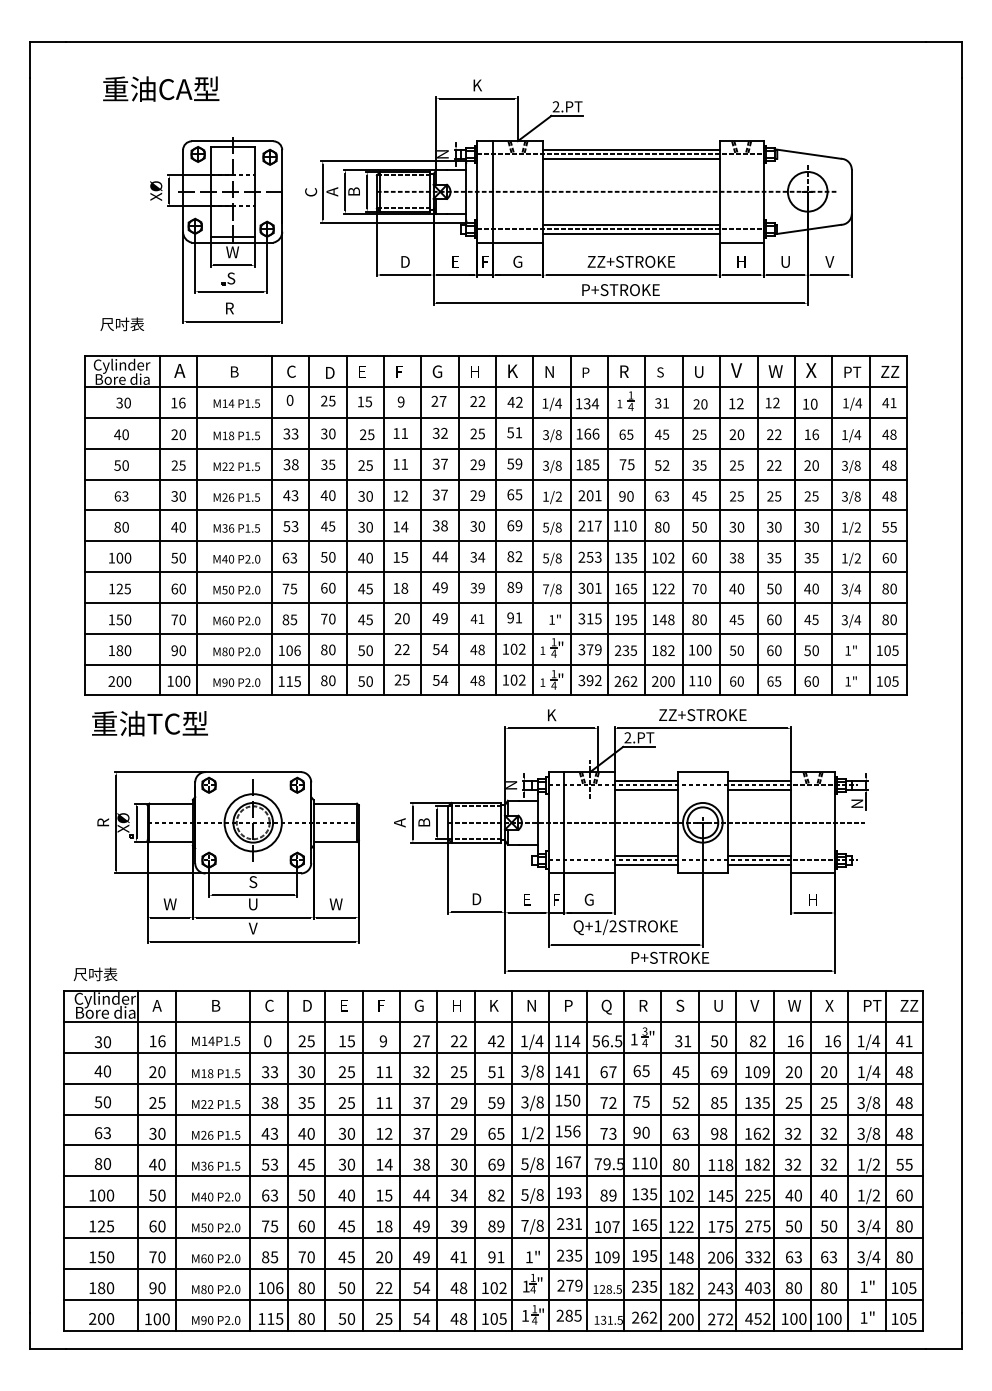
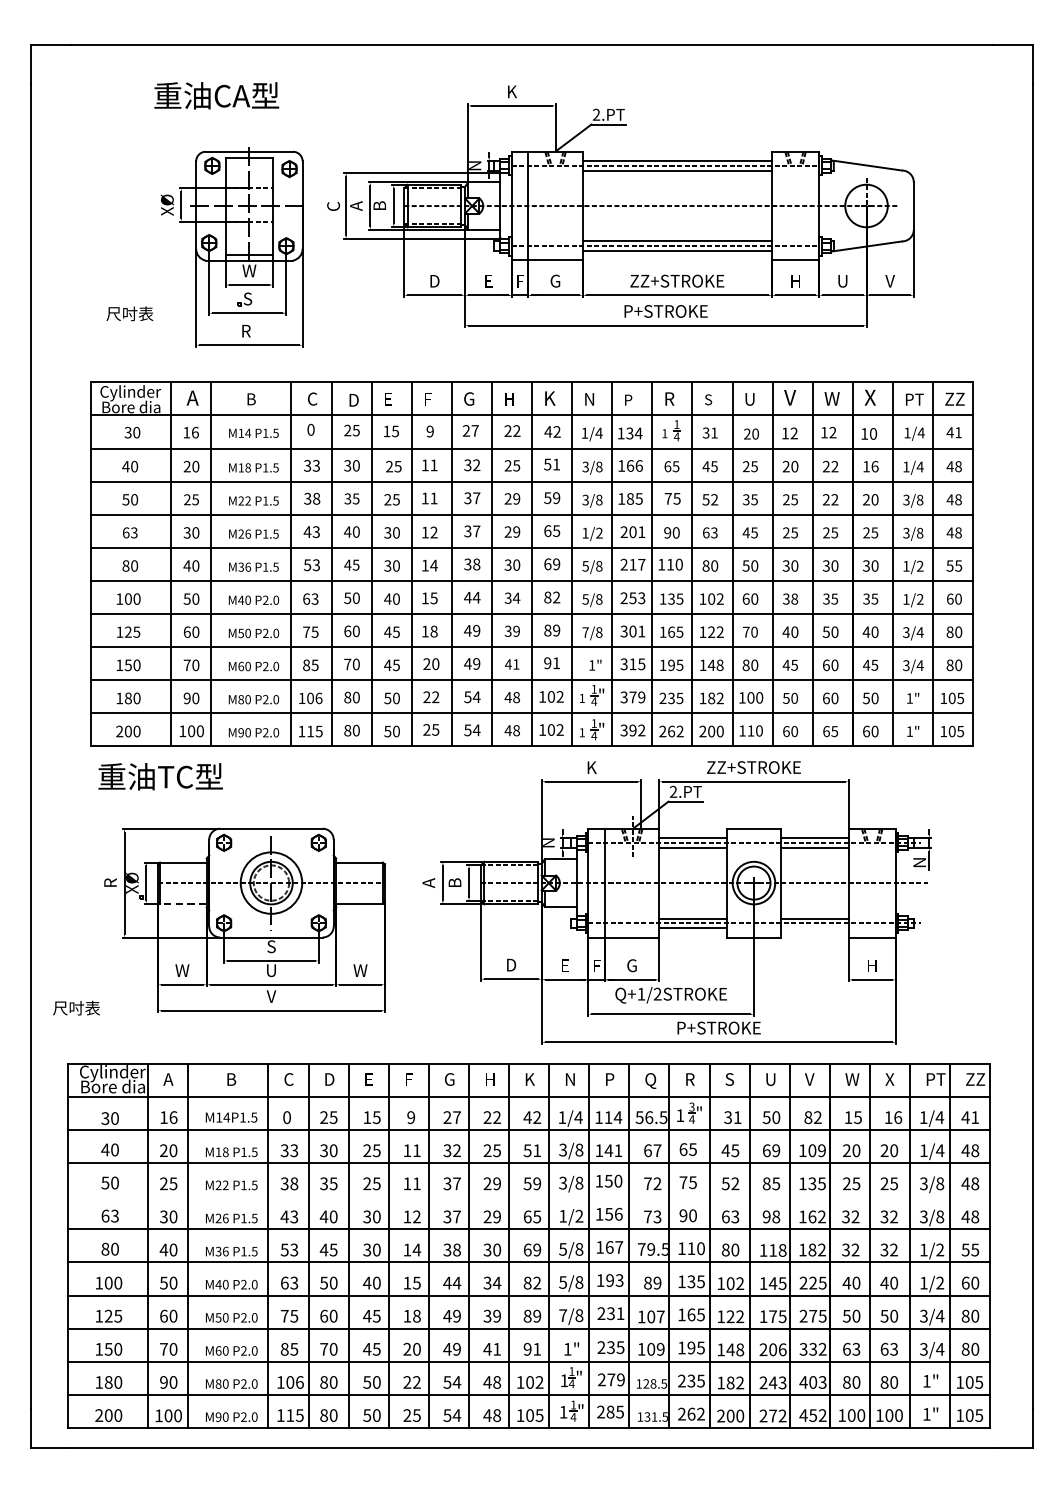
text: (161, 88) -> (217, 95), moved
text: (121, 324) -> (129, 314), moved
line: (171, 841) -> (183, 903), solid -> dashed
line: (759, 864) -> (814, 927), removed
text: (95, 974) -> (76, 1008), moved
text: (799, 1041) -> (857, 1117), 16 -> 15
line: (493, 1114) -> (529, 1196), removed

